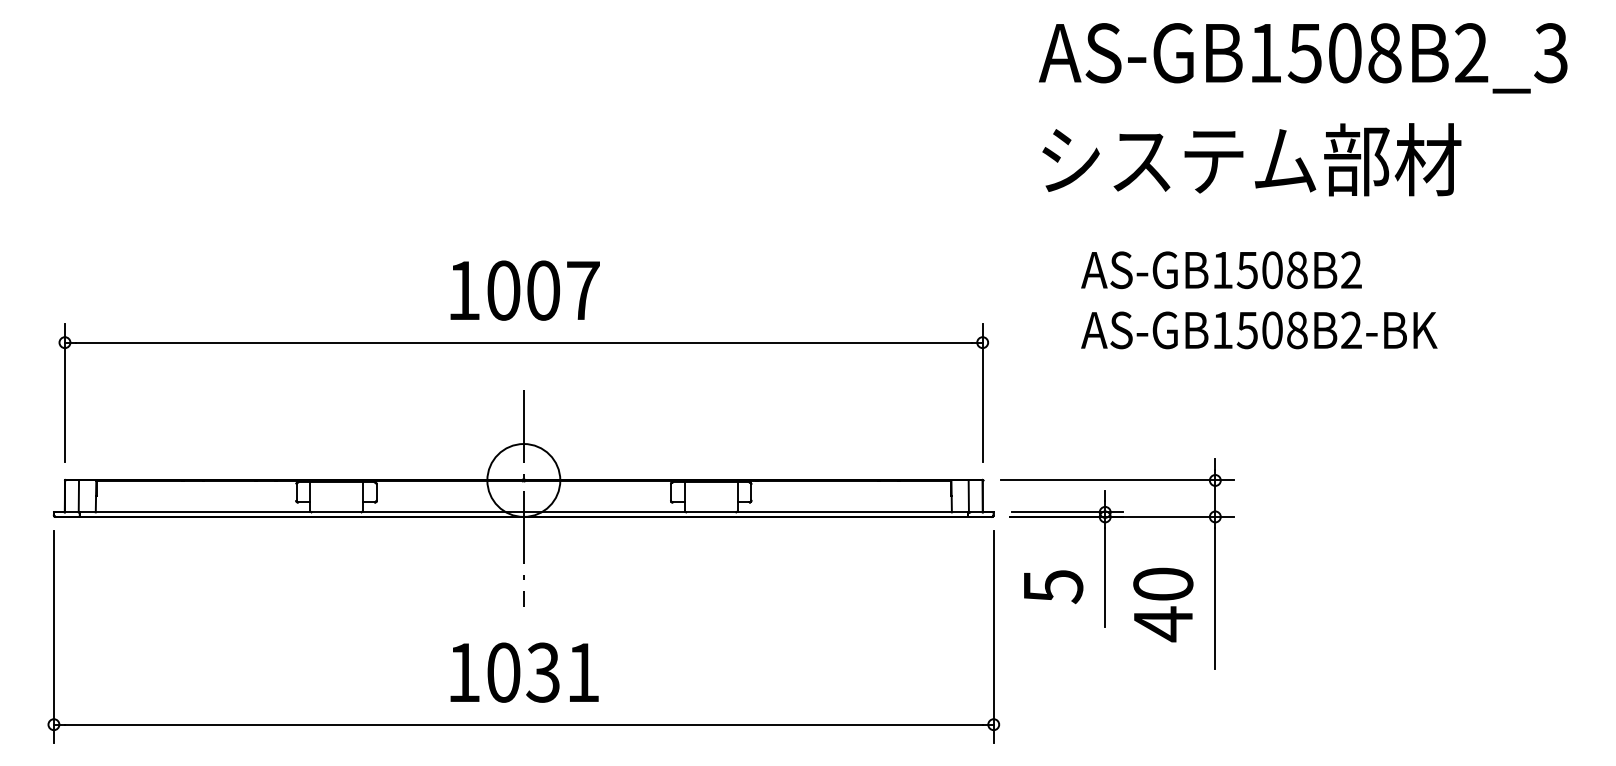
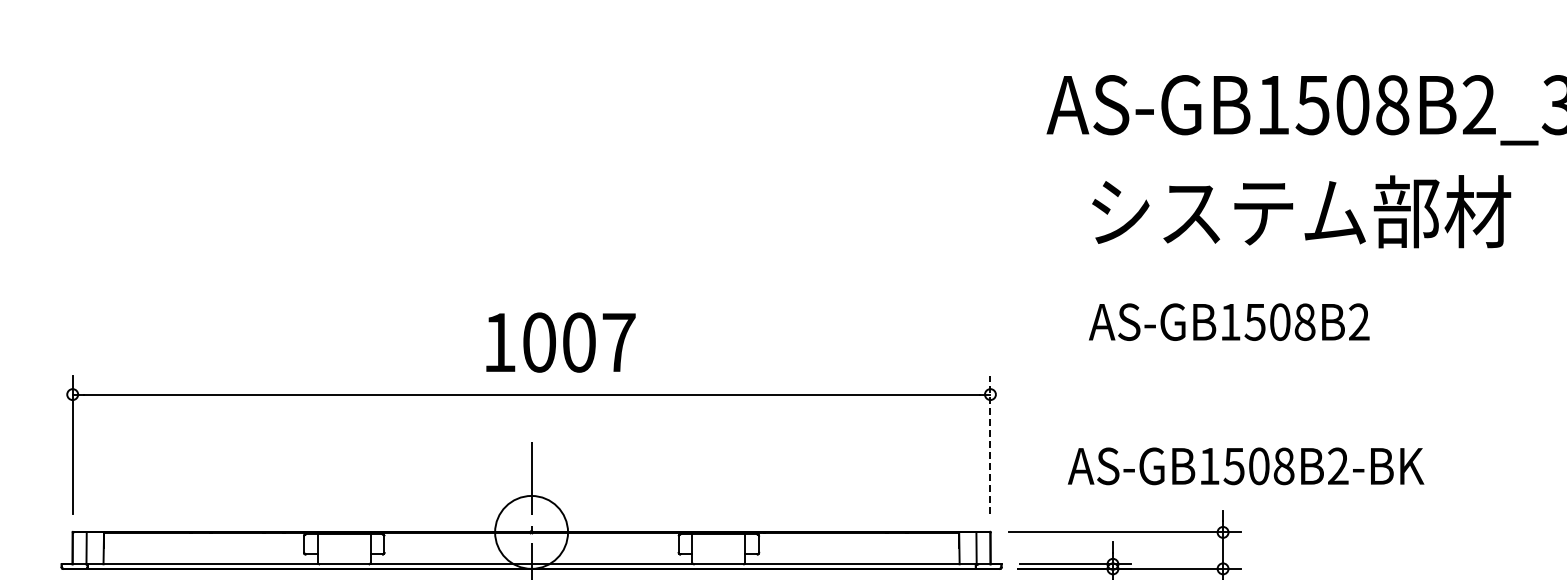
text: (1251, 159) -> (1301, 211), moved
text: (524, 290) -> (560, 342), moved
text: (1259, 330) -> (1246, 466), moved
line: (982, 393) -> (990, 445), solid -> dashed

